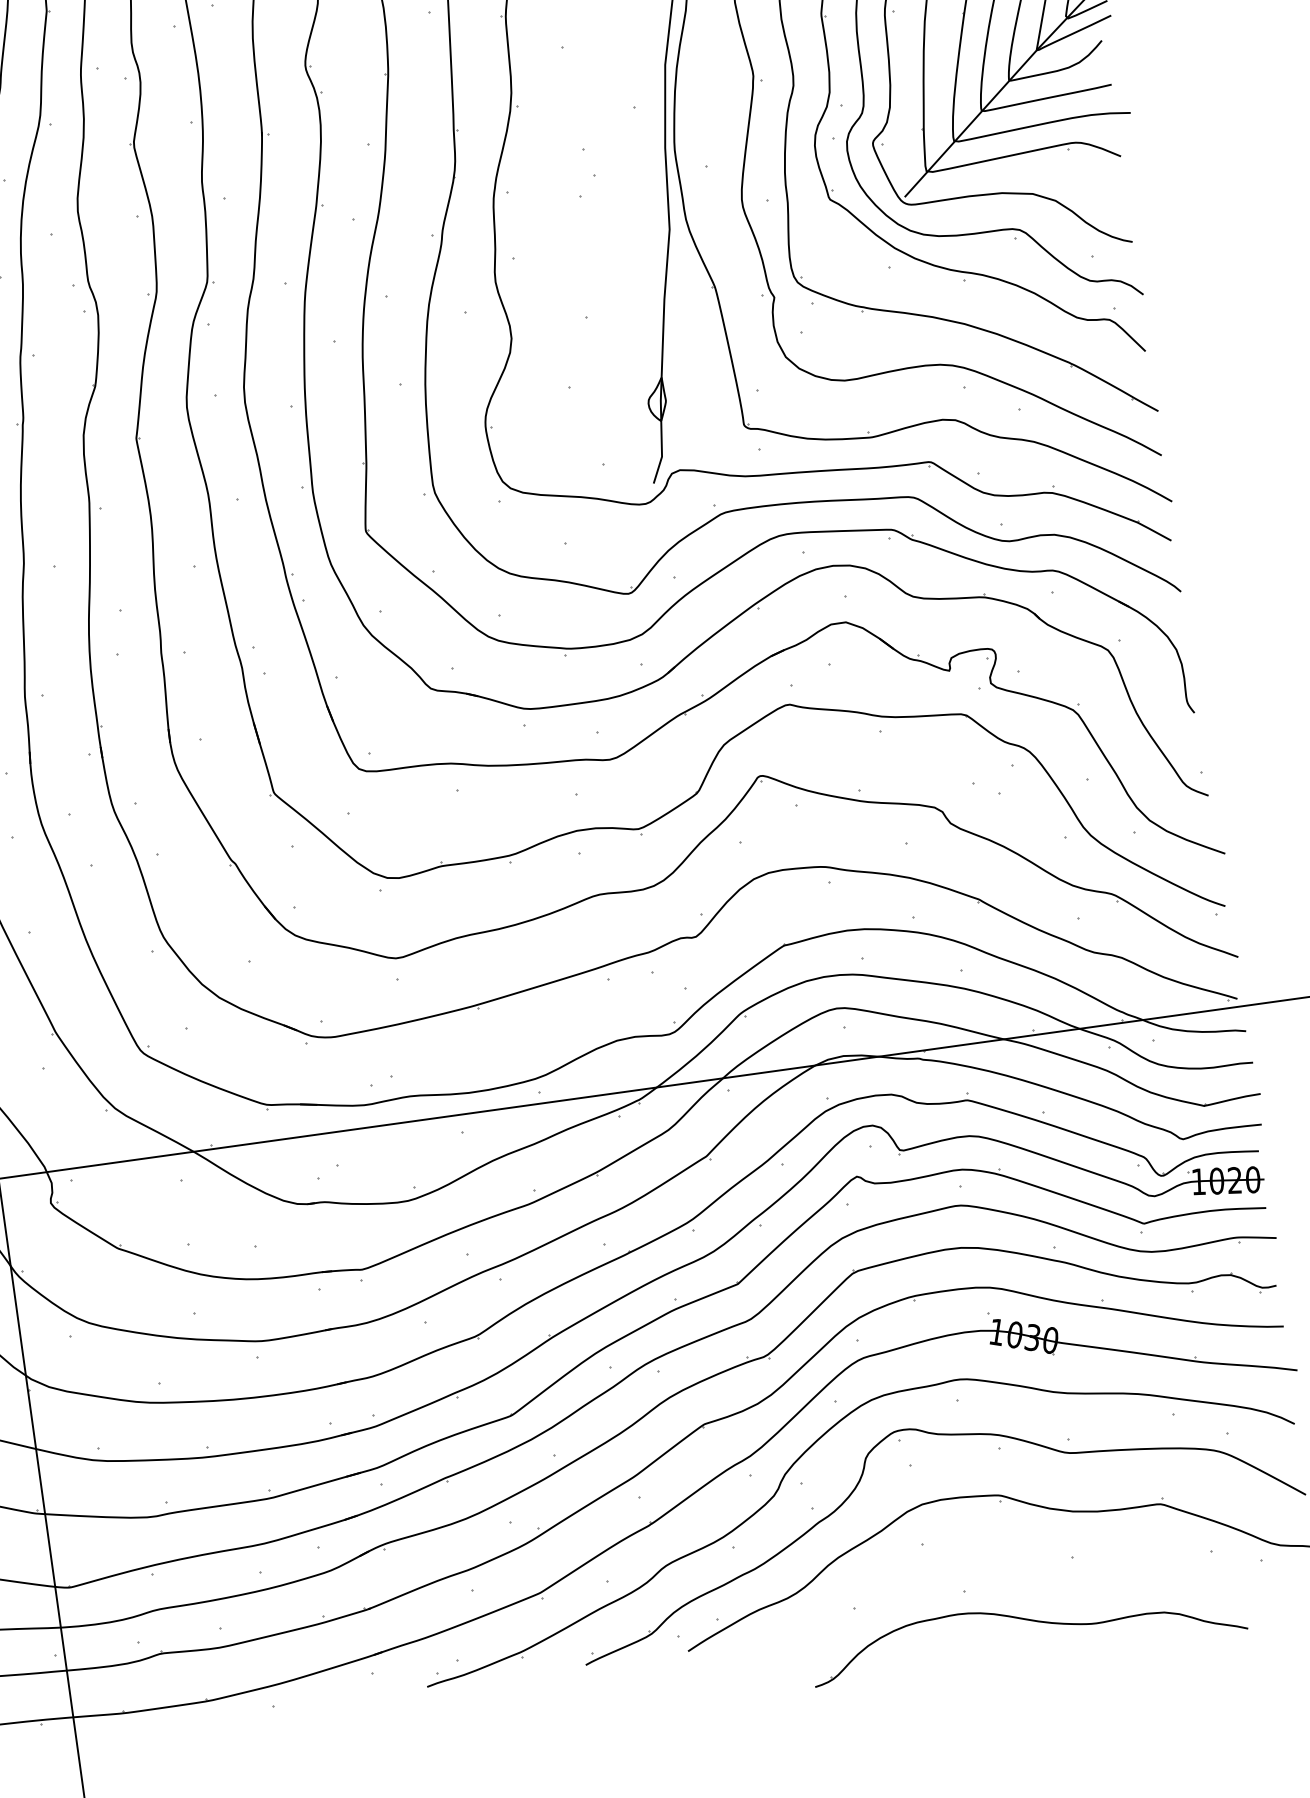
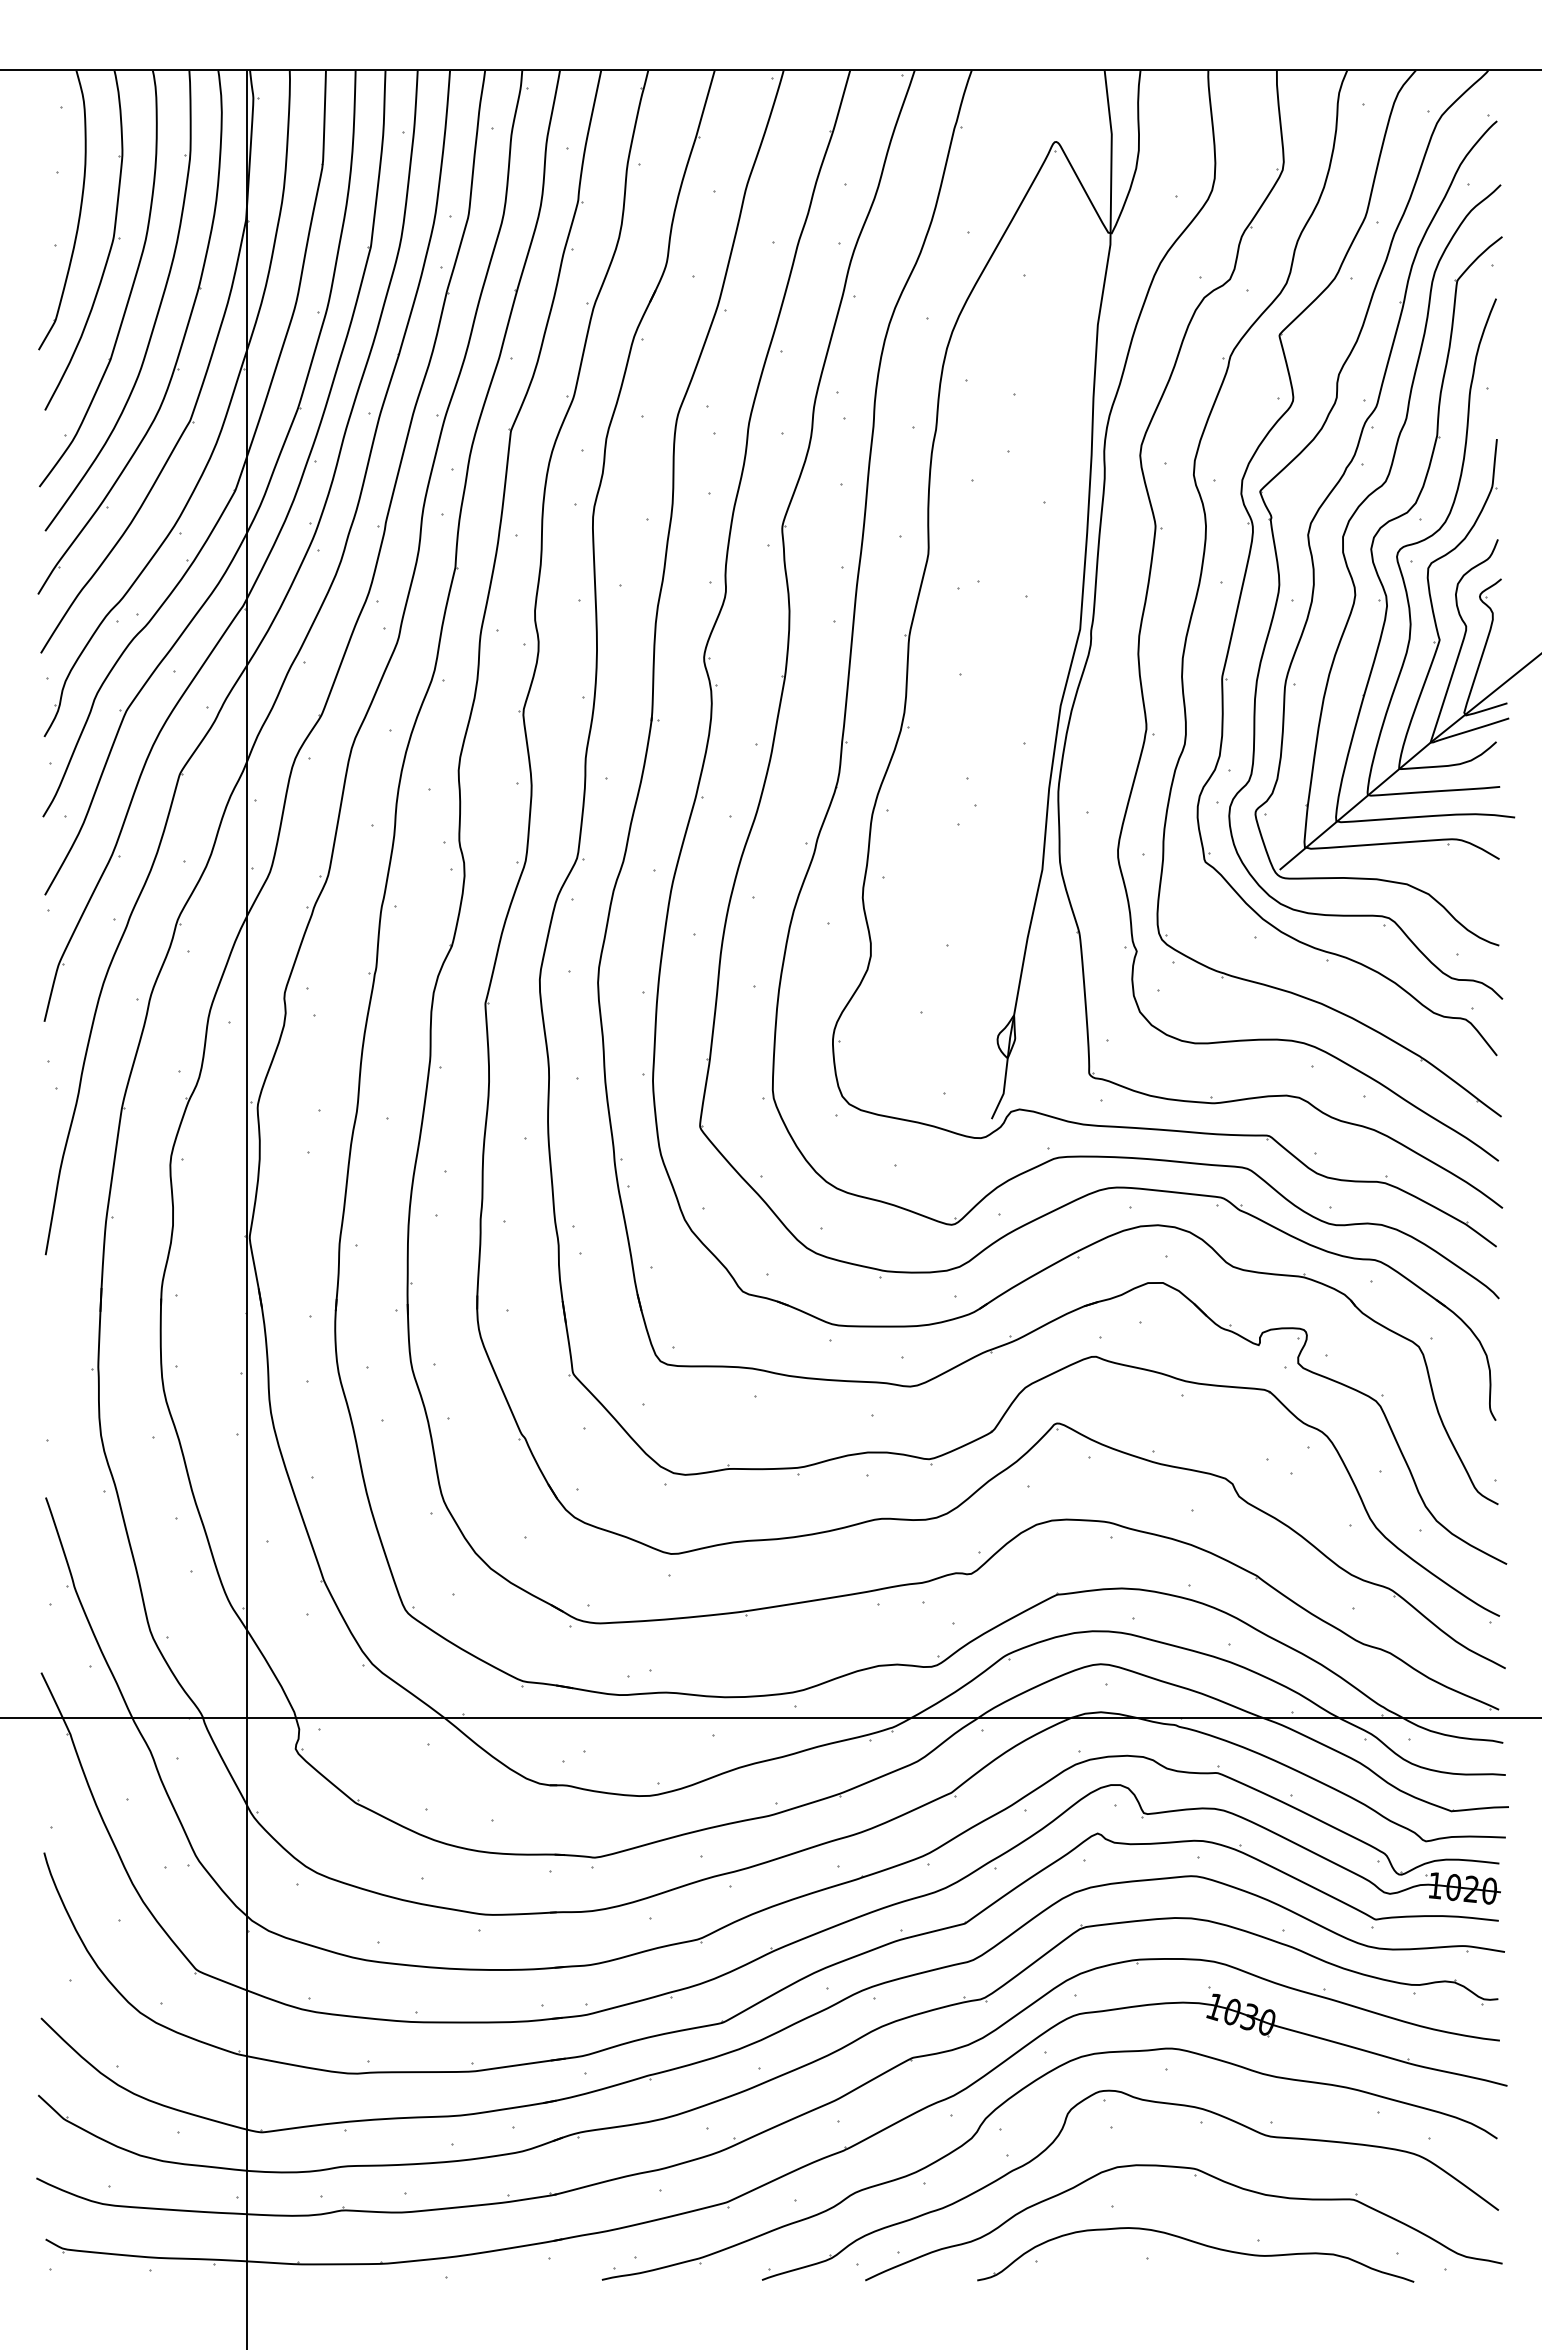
part: (1029, 1621) -> (1198, 2244), moved

